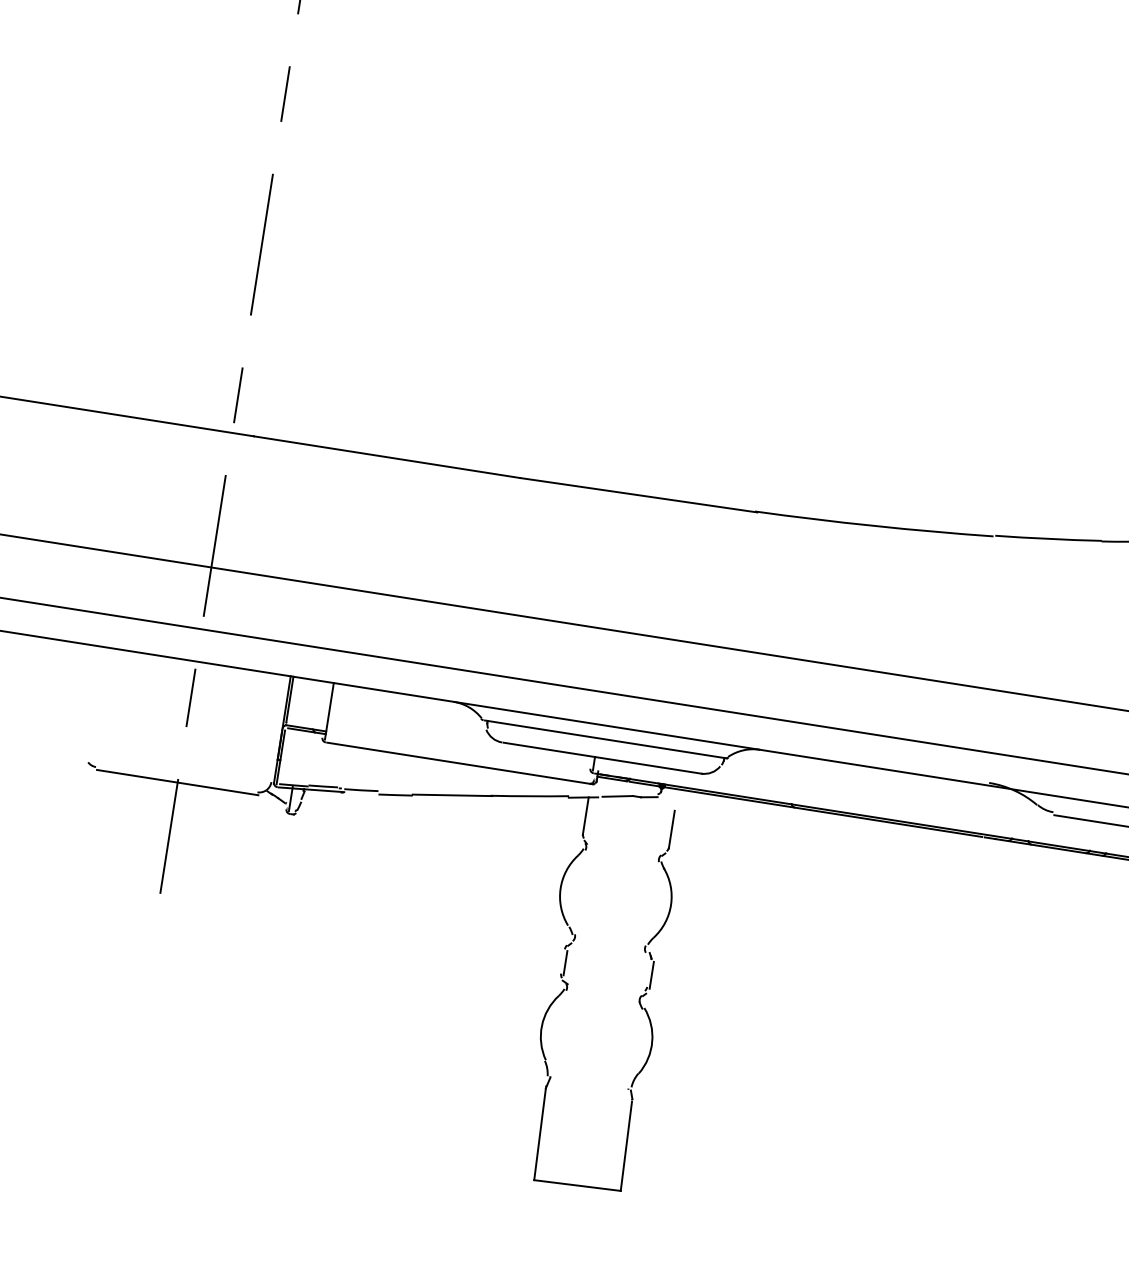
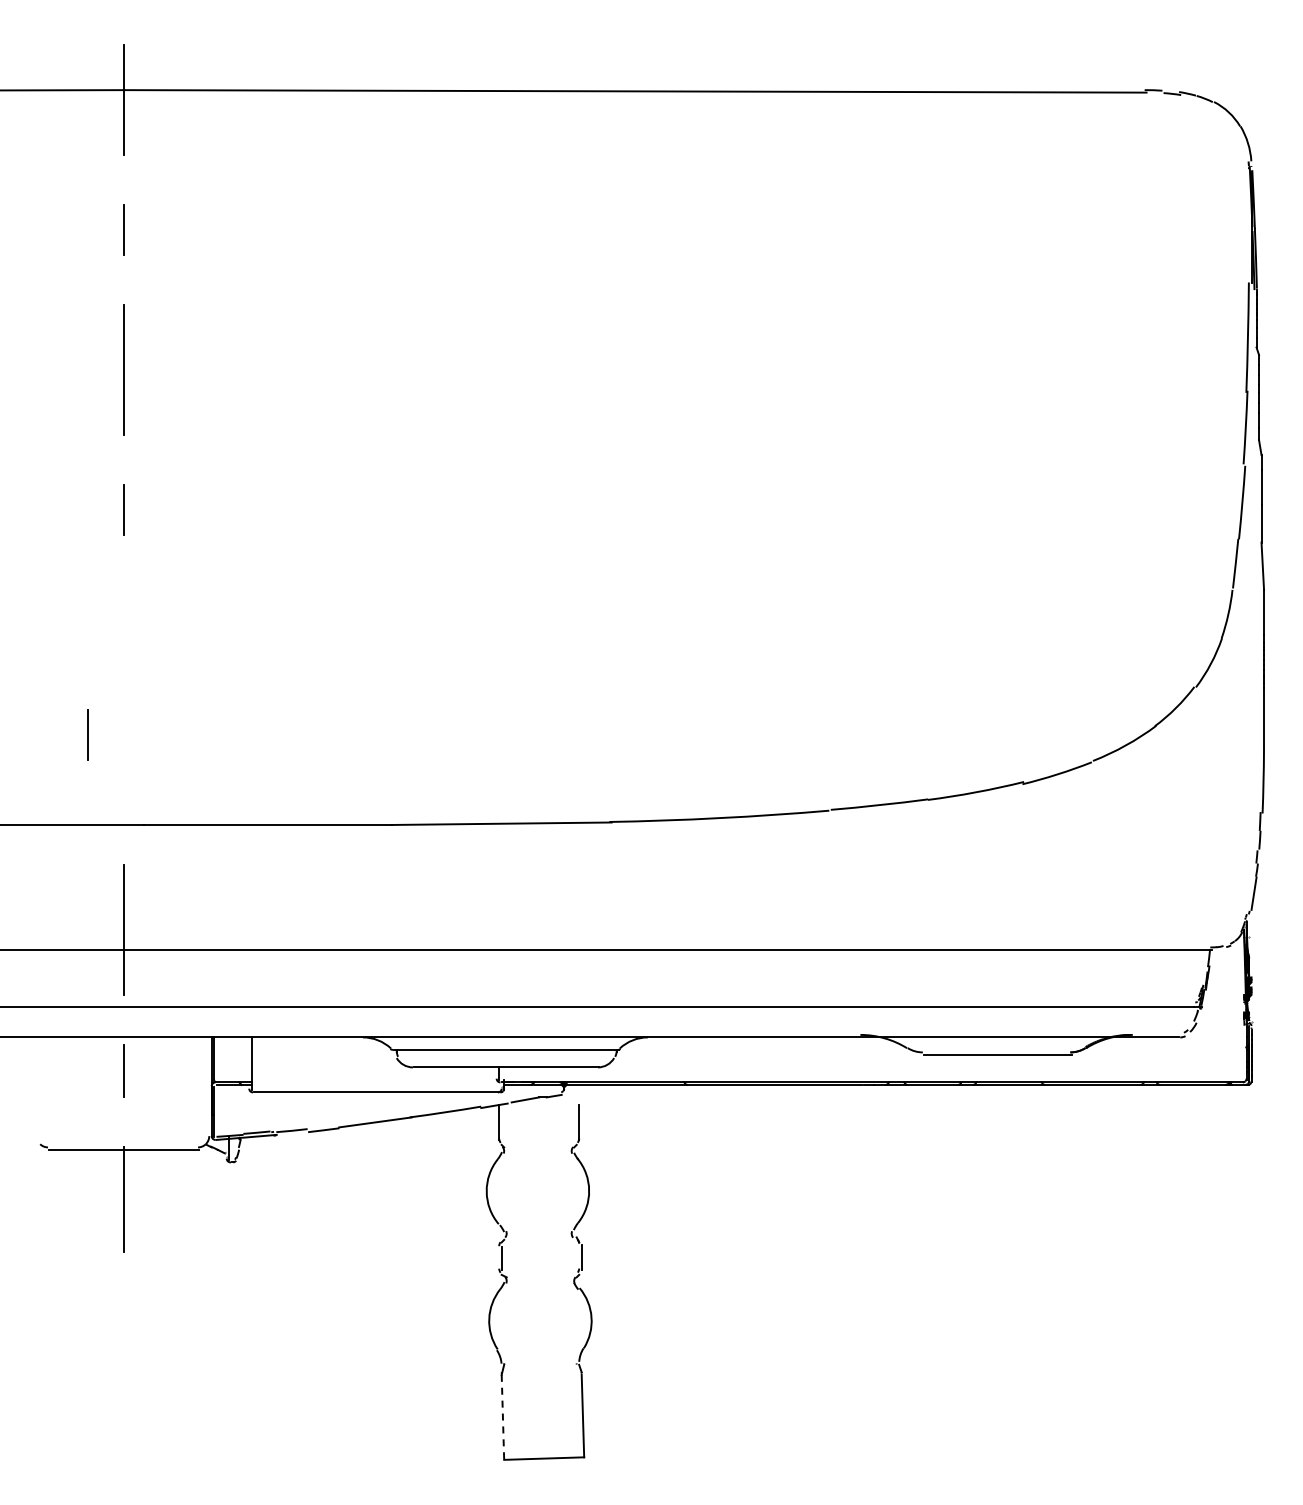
line: (262, 244) -> (124, 649), removed
line: (237, 394) -> (87, 734), moved
line: (539, 1134) -> (502, 1417), solid -> dashed

